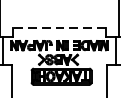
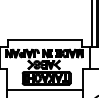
line: (58, 27) -> (44, 39), dashed -> solid
line: (58, 91) -> (44, 90), added

